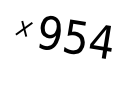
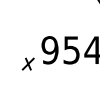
part: (23, 27) -> (27, 63), moved

